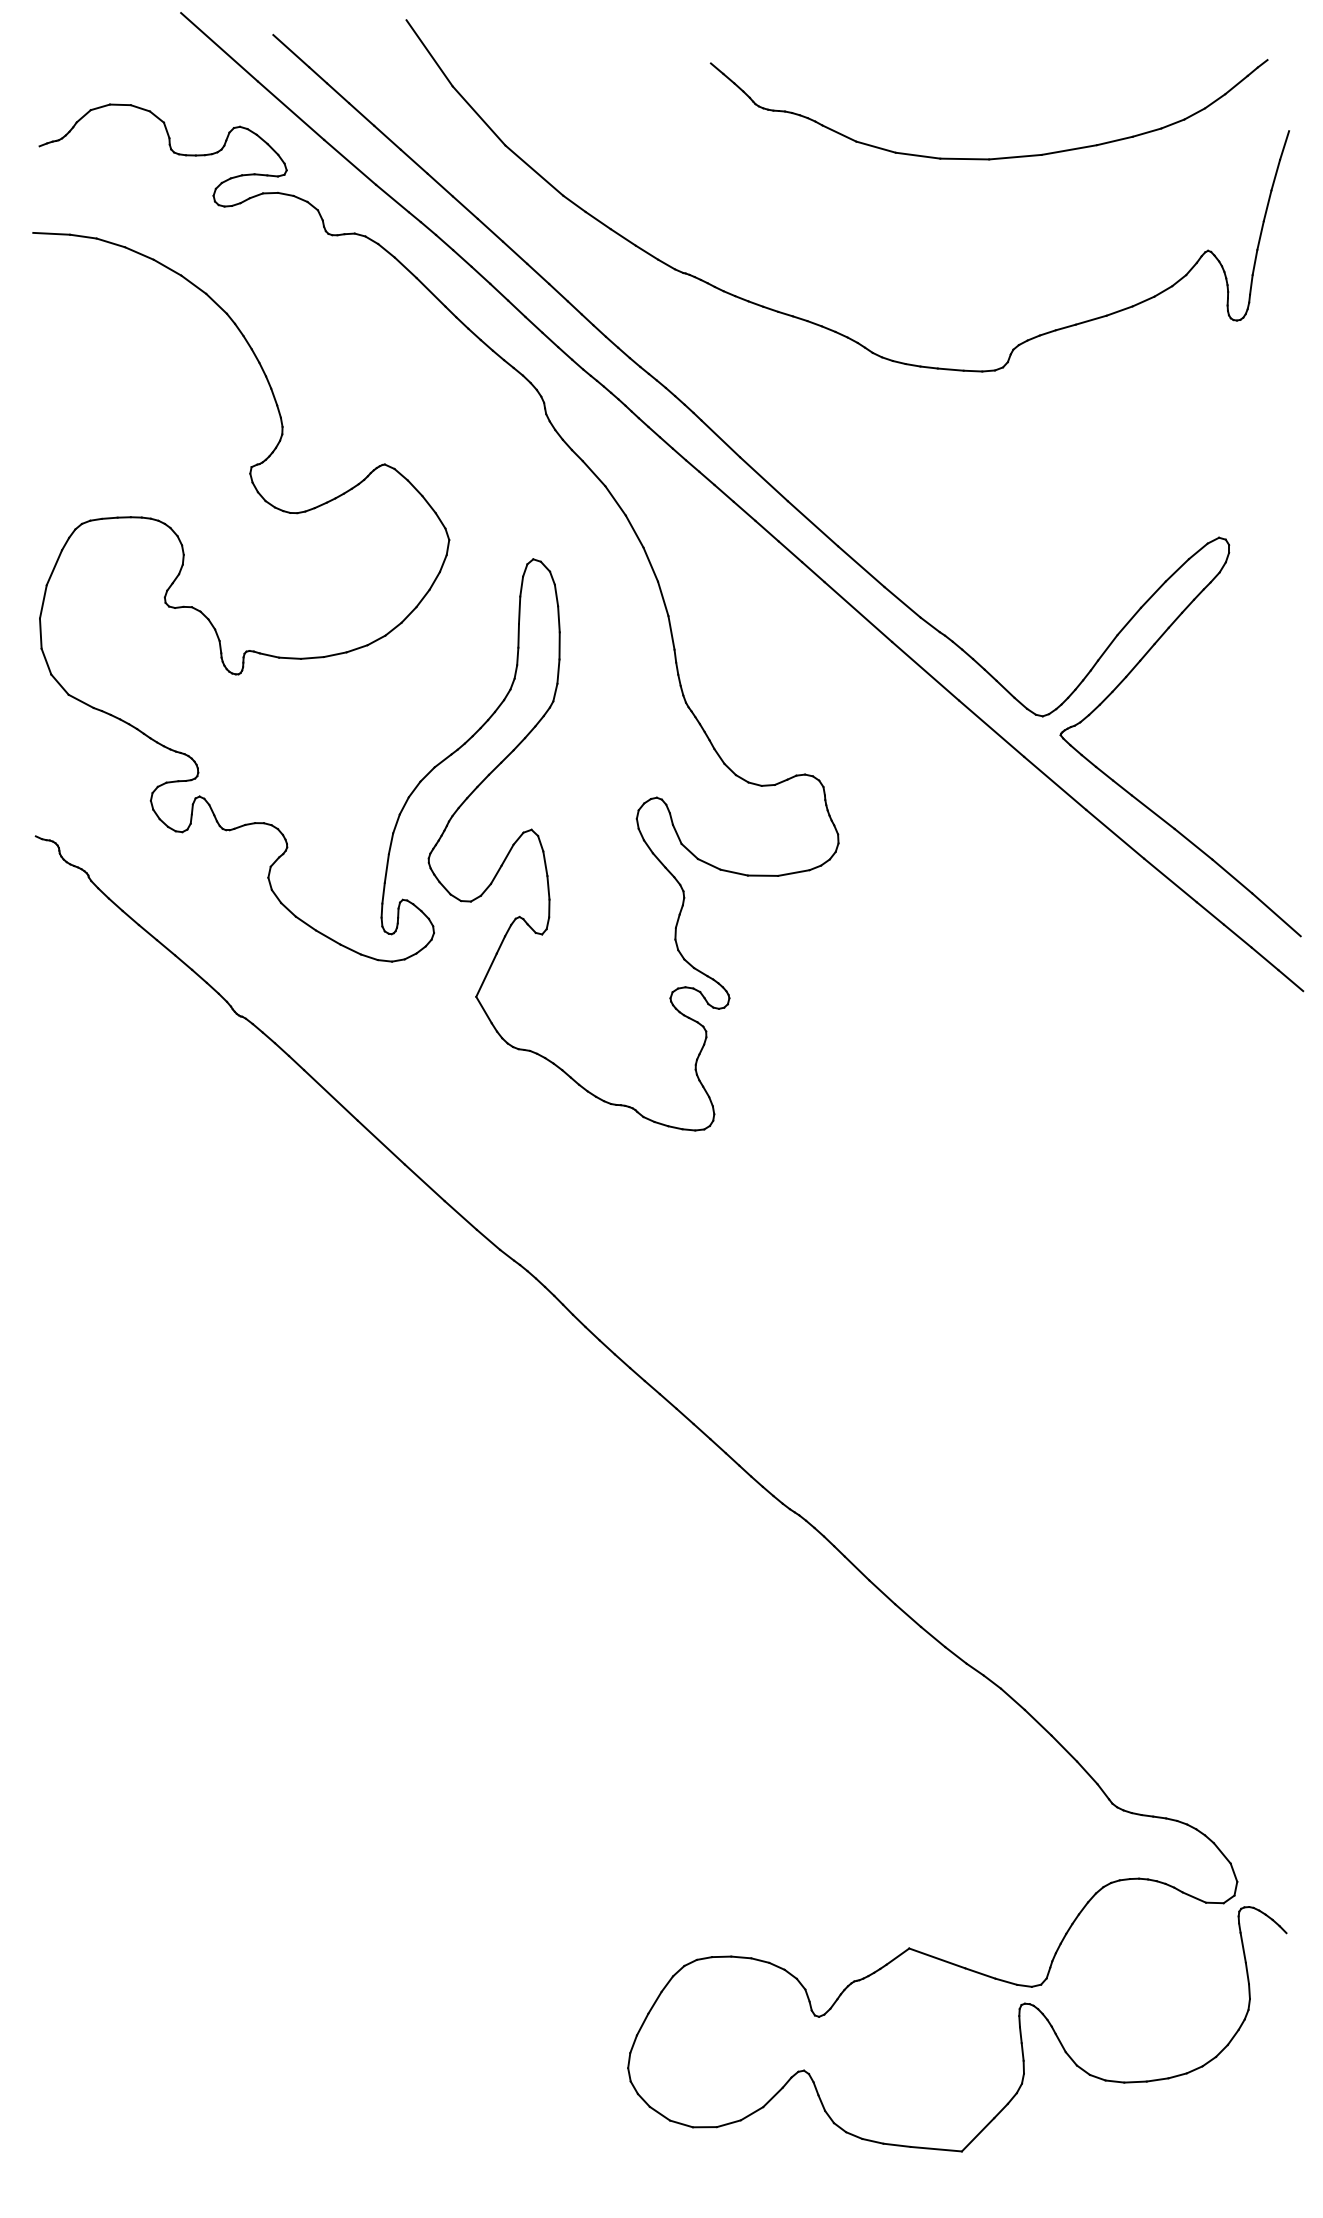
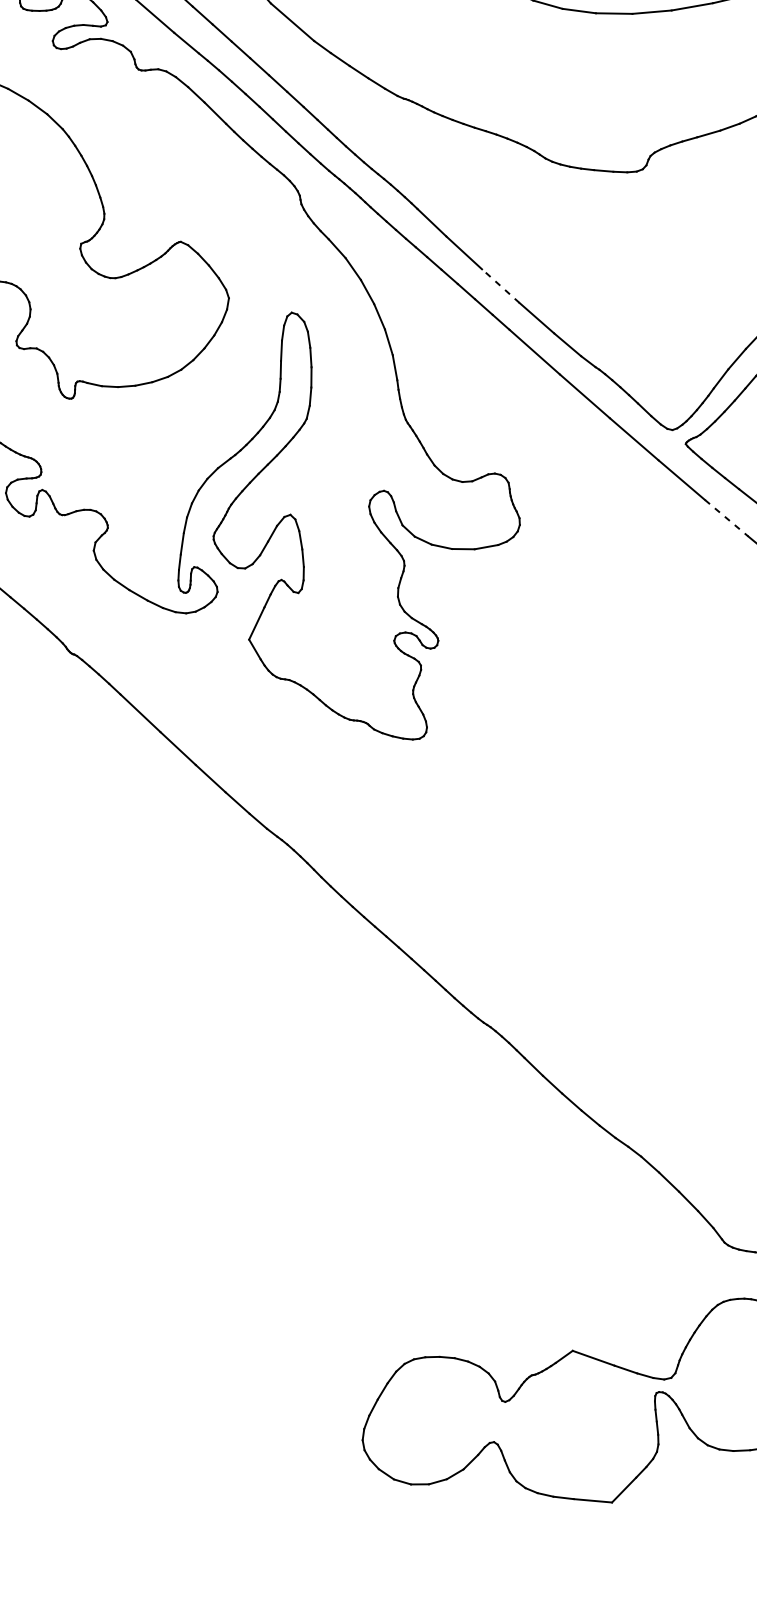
line: (813, 523) -> (501, 285), solid -> dashed
line: (1115, 834) -> (726, 518), solid -> dashed

